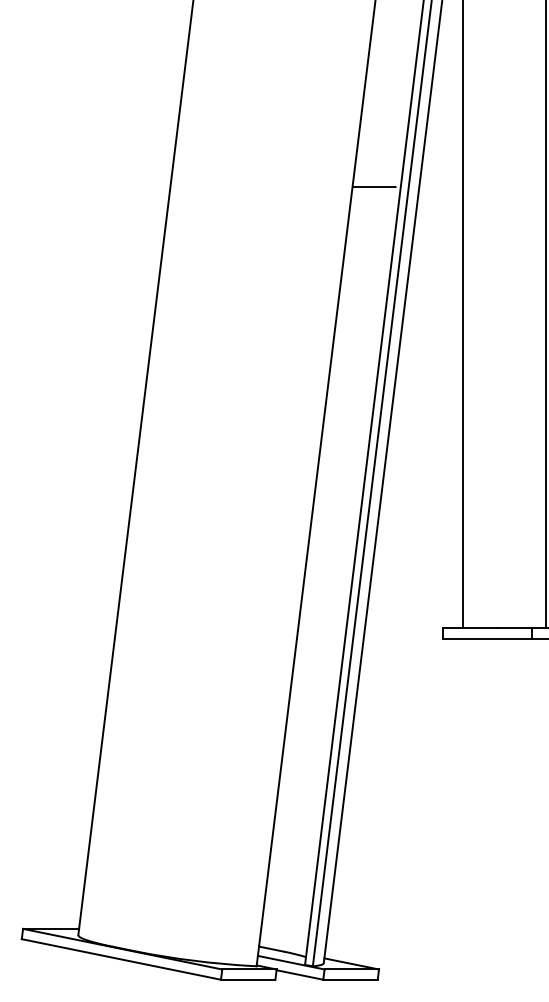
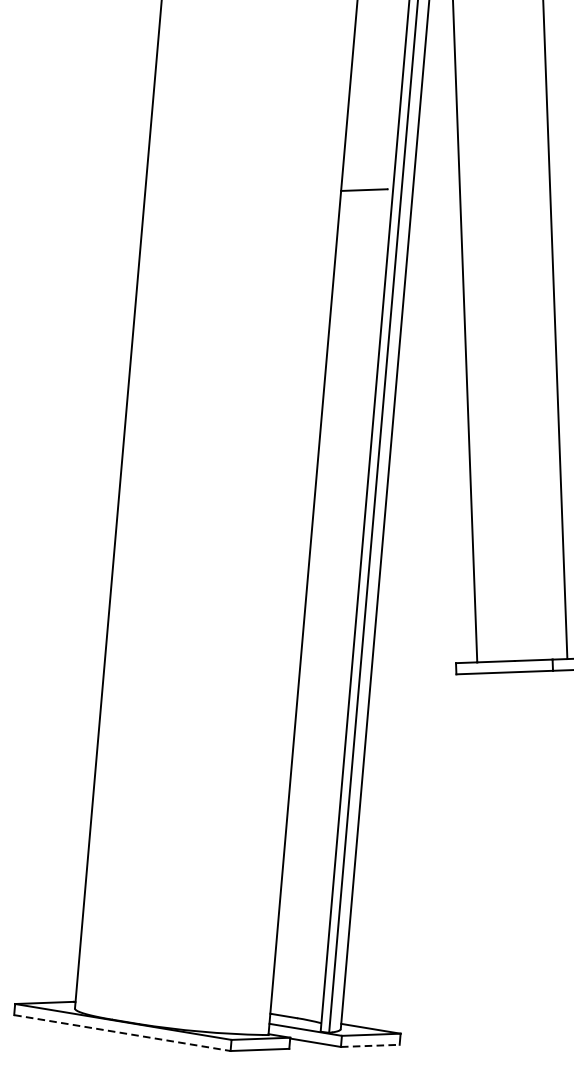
line: (121, 959) -> (122, 1033), solid -> dashed
line: (351, 979) -> (371, 1045), solid -> dashed

